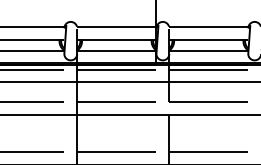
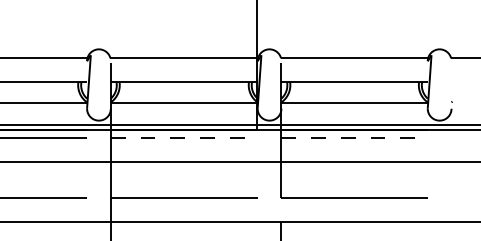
line: (116, 69) -> (183, 137), solid -> dashed
line: (209, 69) -> (355, 137), solid -> dashed

